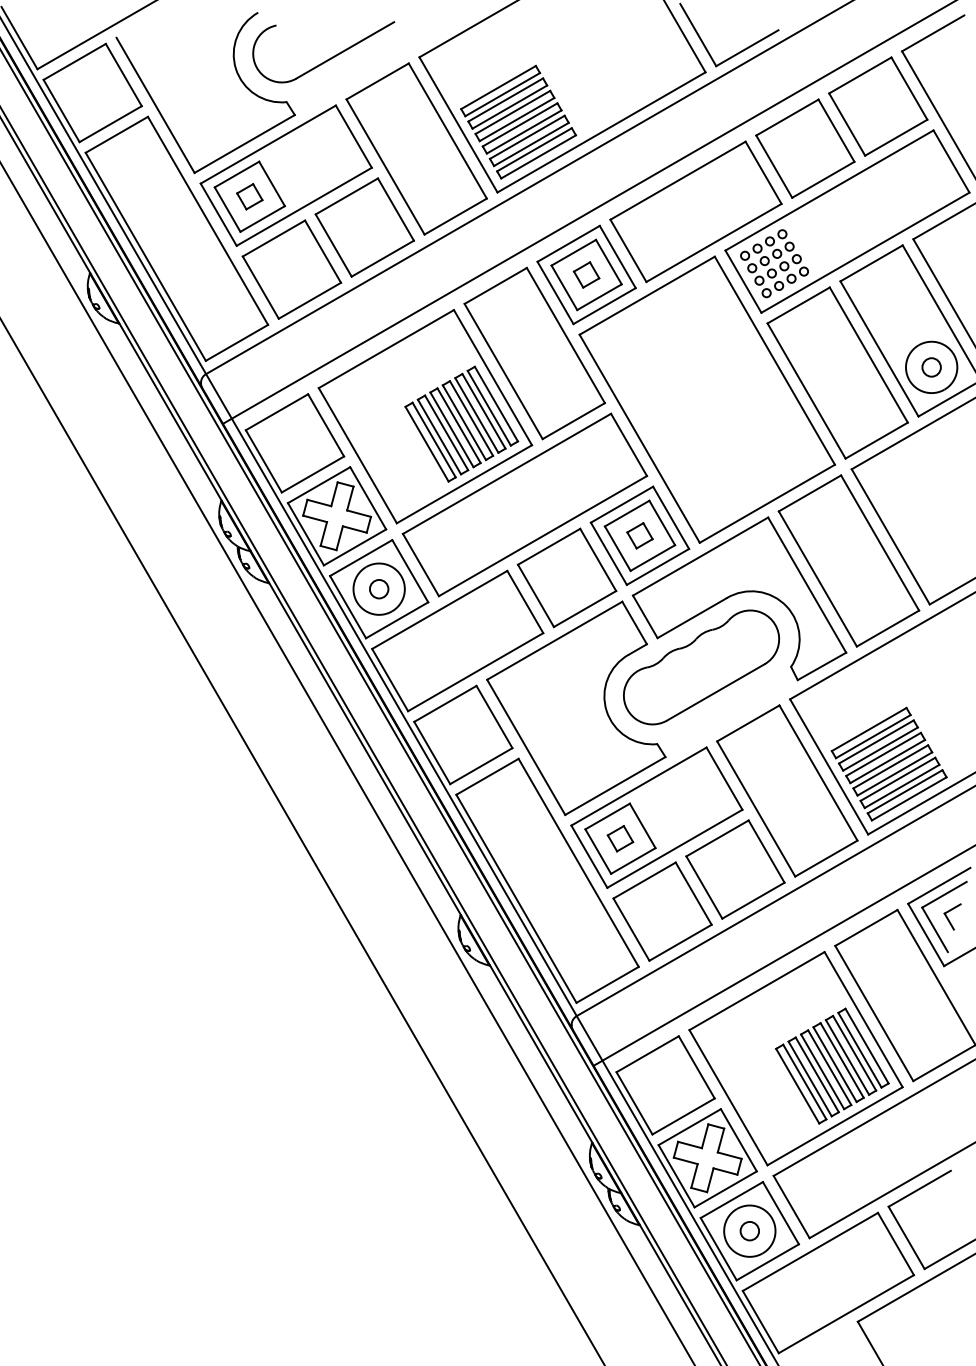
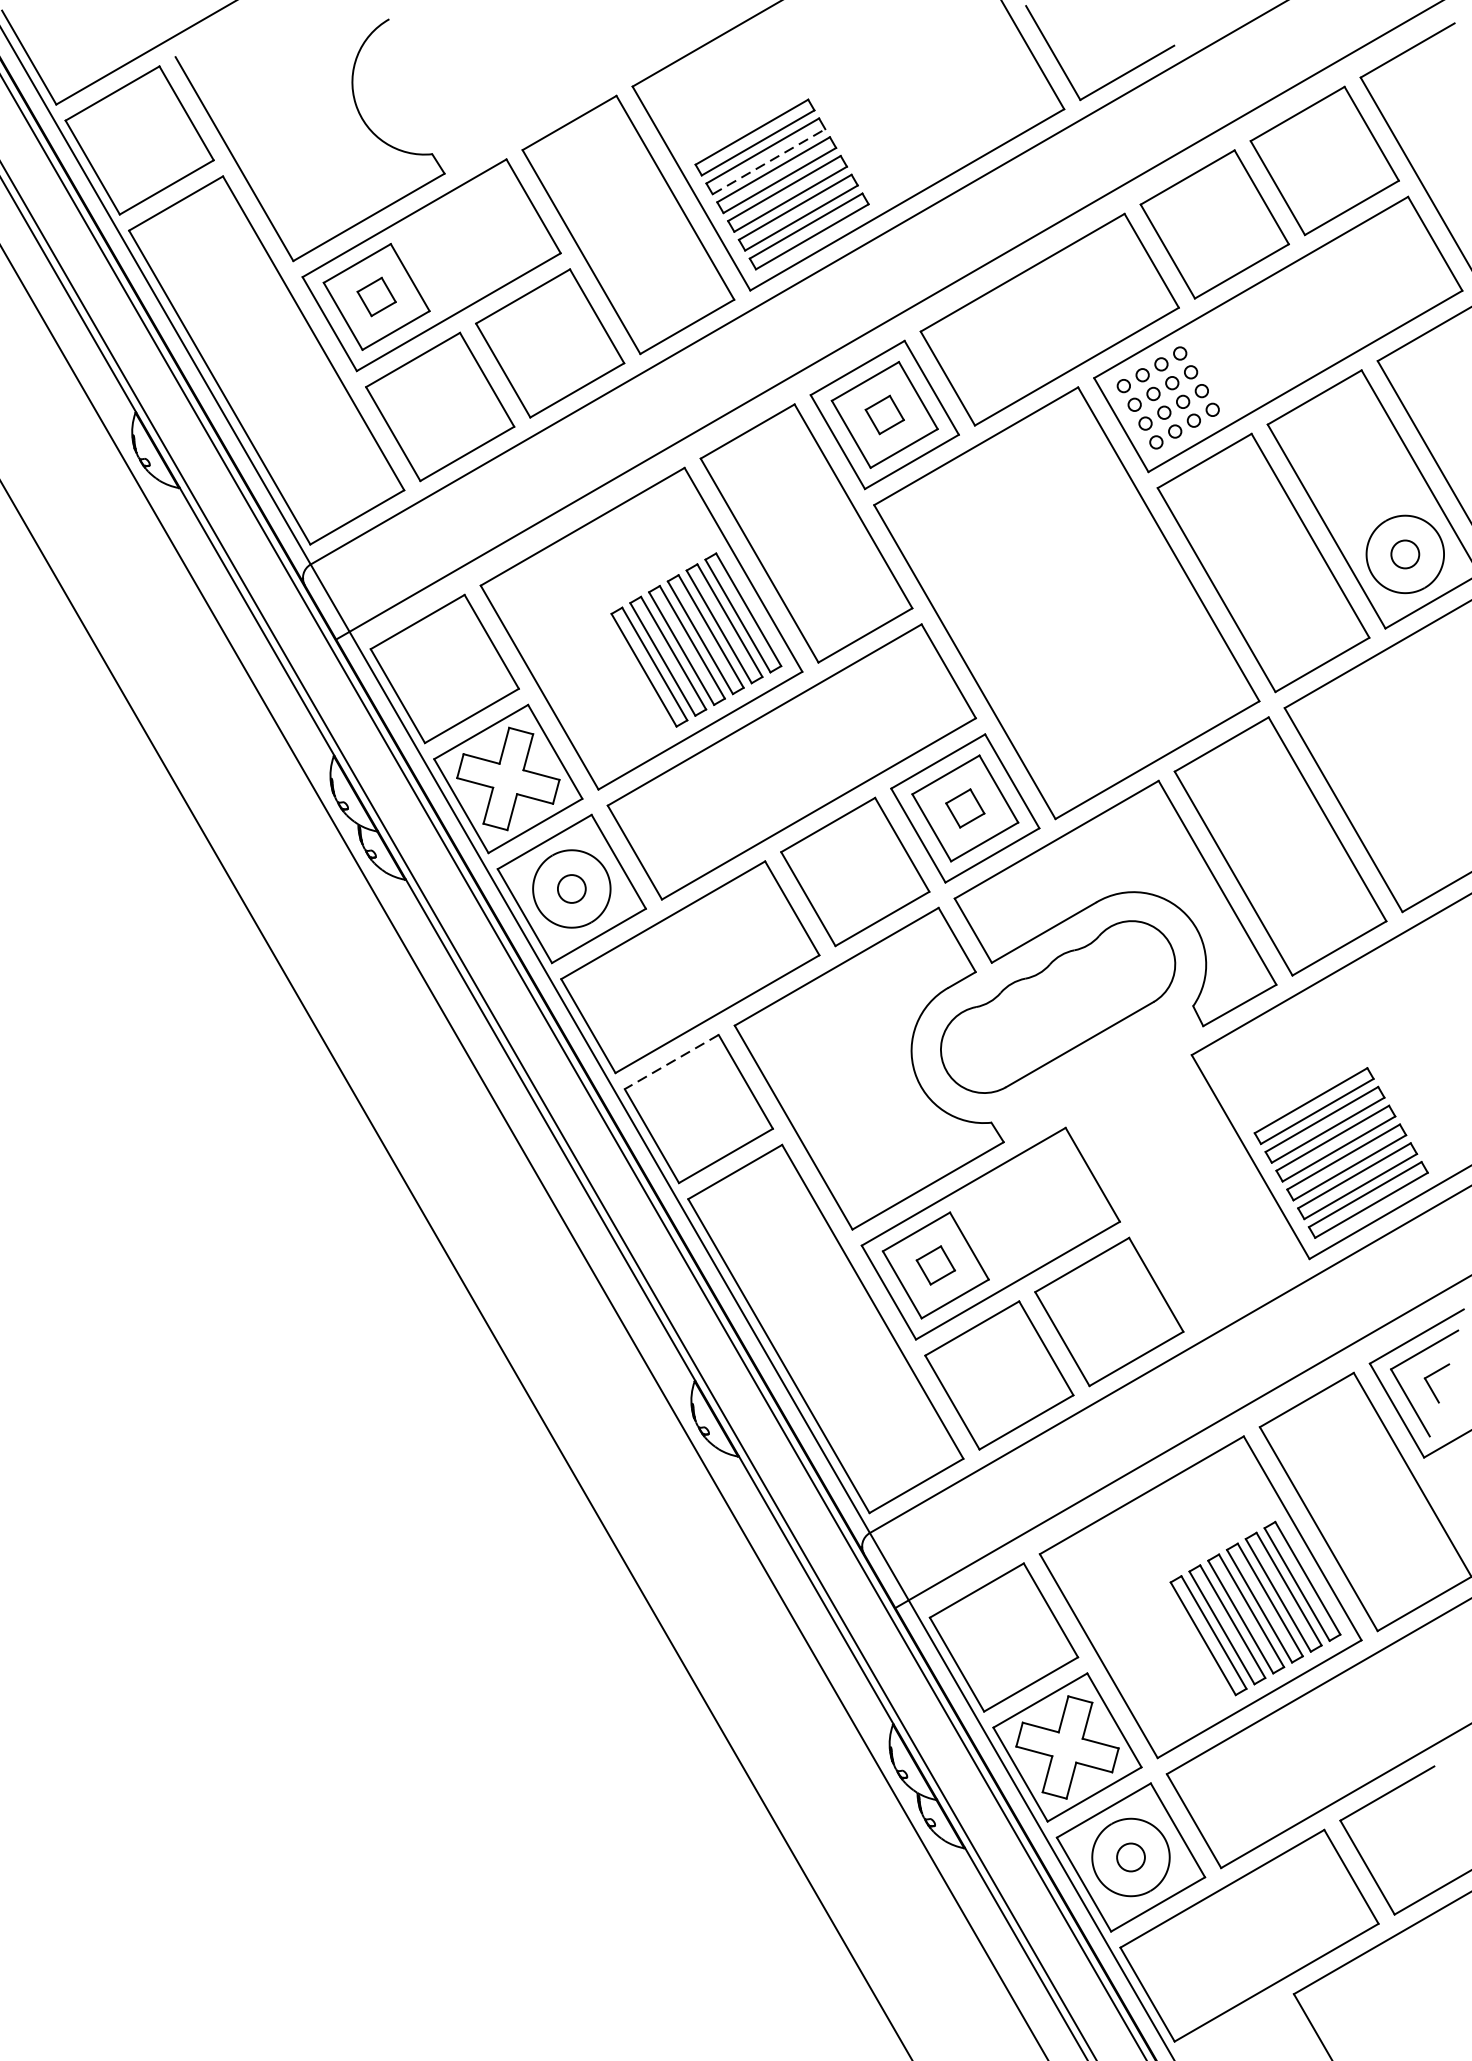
part: (327, 59) -> (493, 89), removed
line: (510, 106) -> (769, 160), solid -> dashed
line: (445, 703) -> (671, 1061), solid -> dashed
part: (787, 790) -> (1187, 1192), removed

